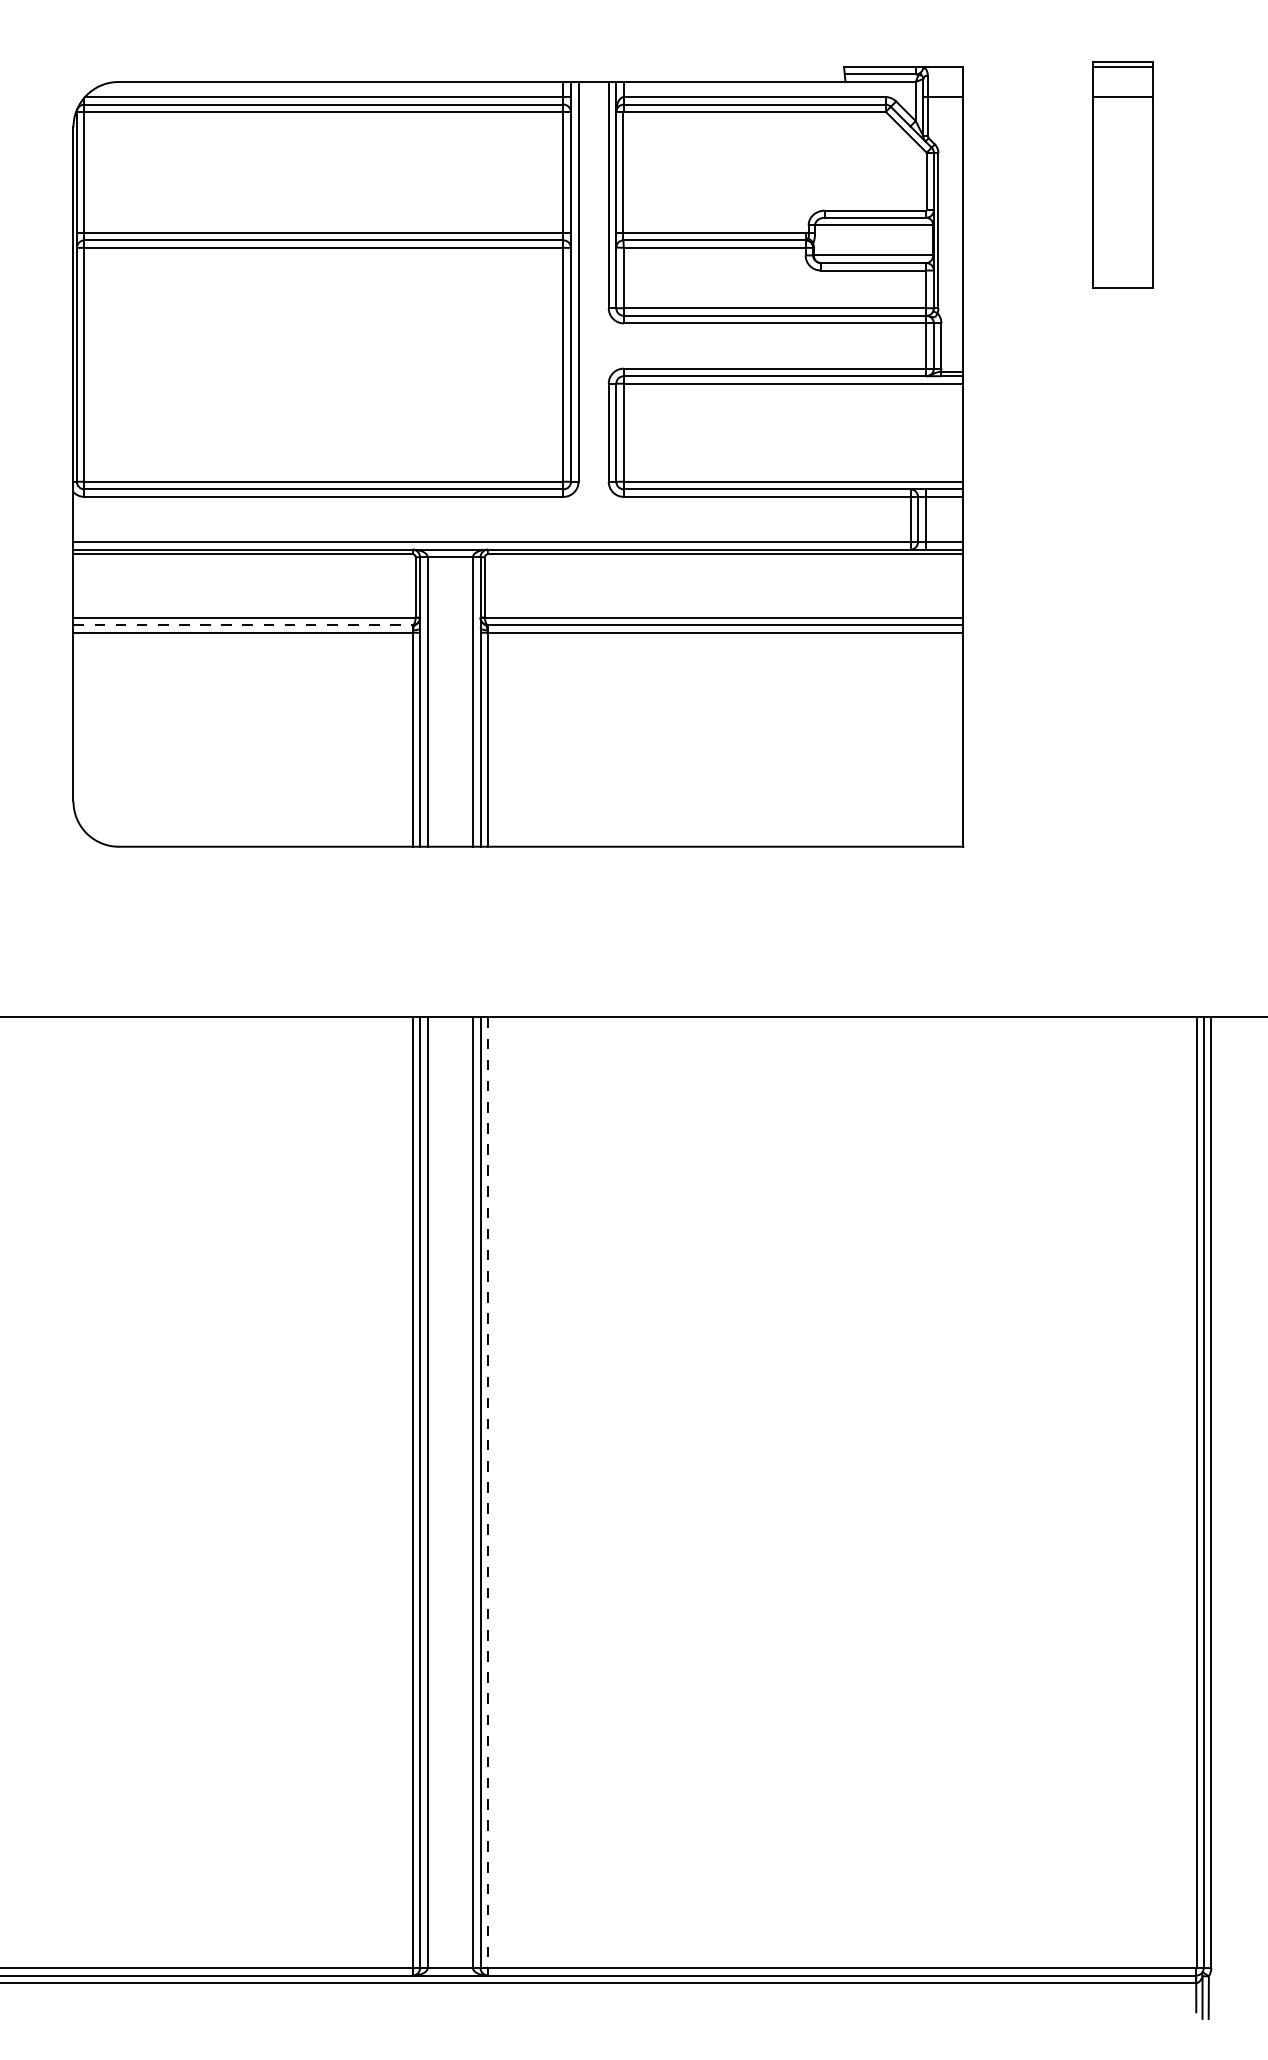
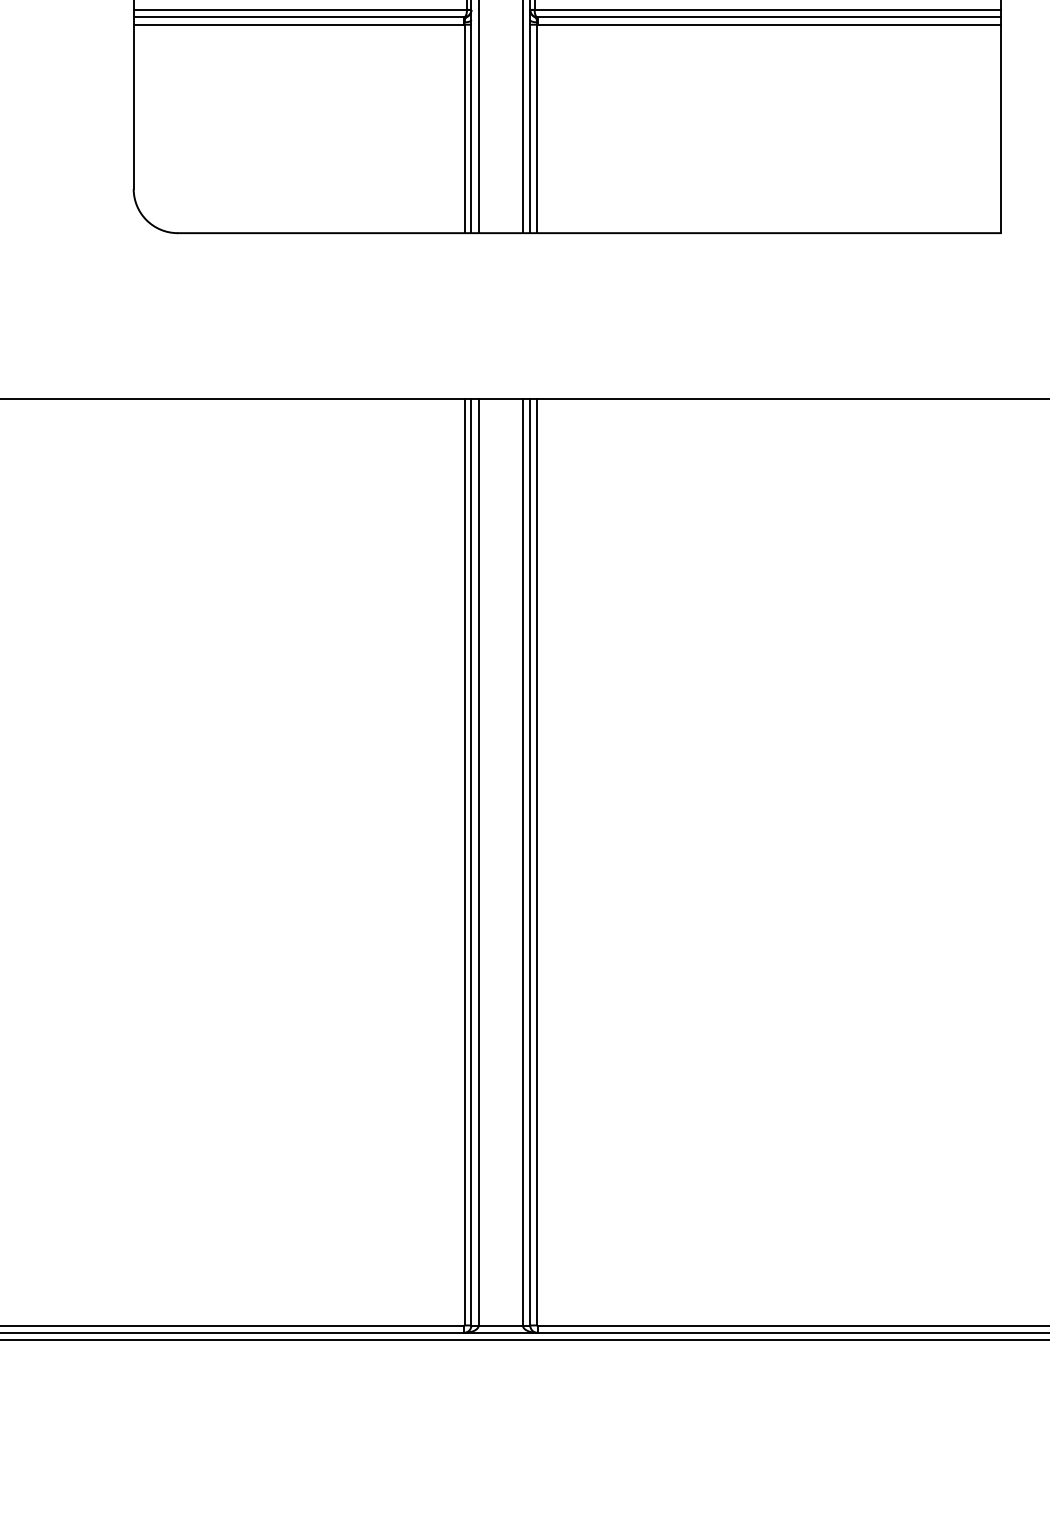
line: (243, 625) -> (299, 17), dashed -> solid
line: (487, 1493) -> (537, 863), dashed -> solid

